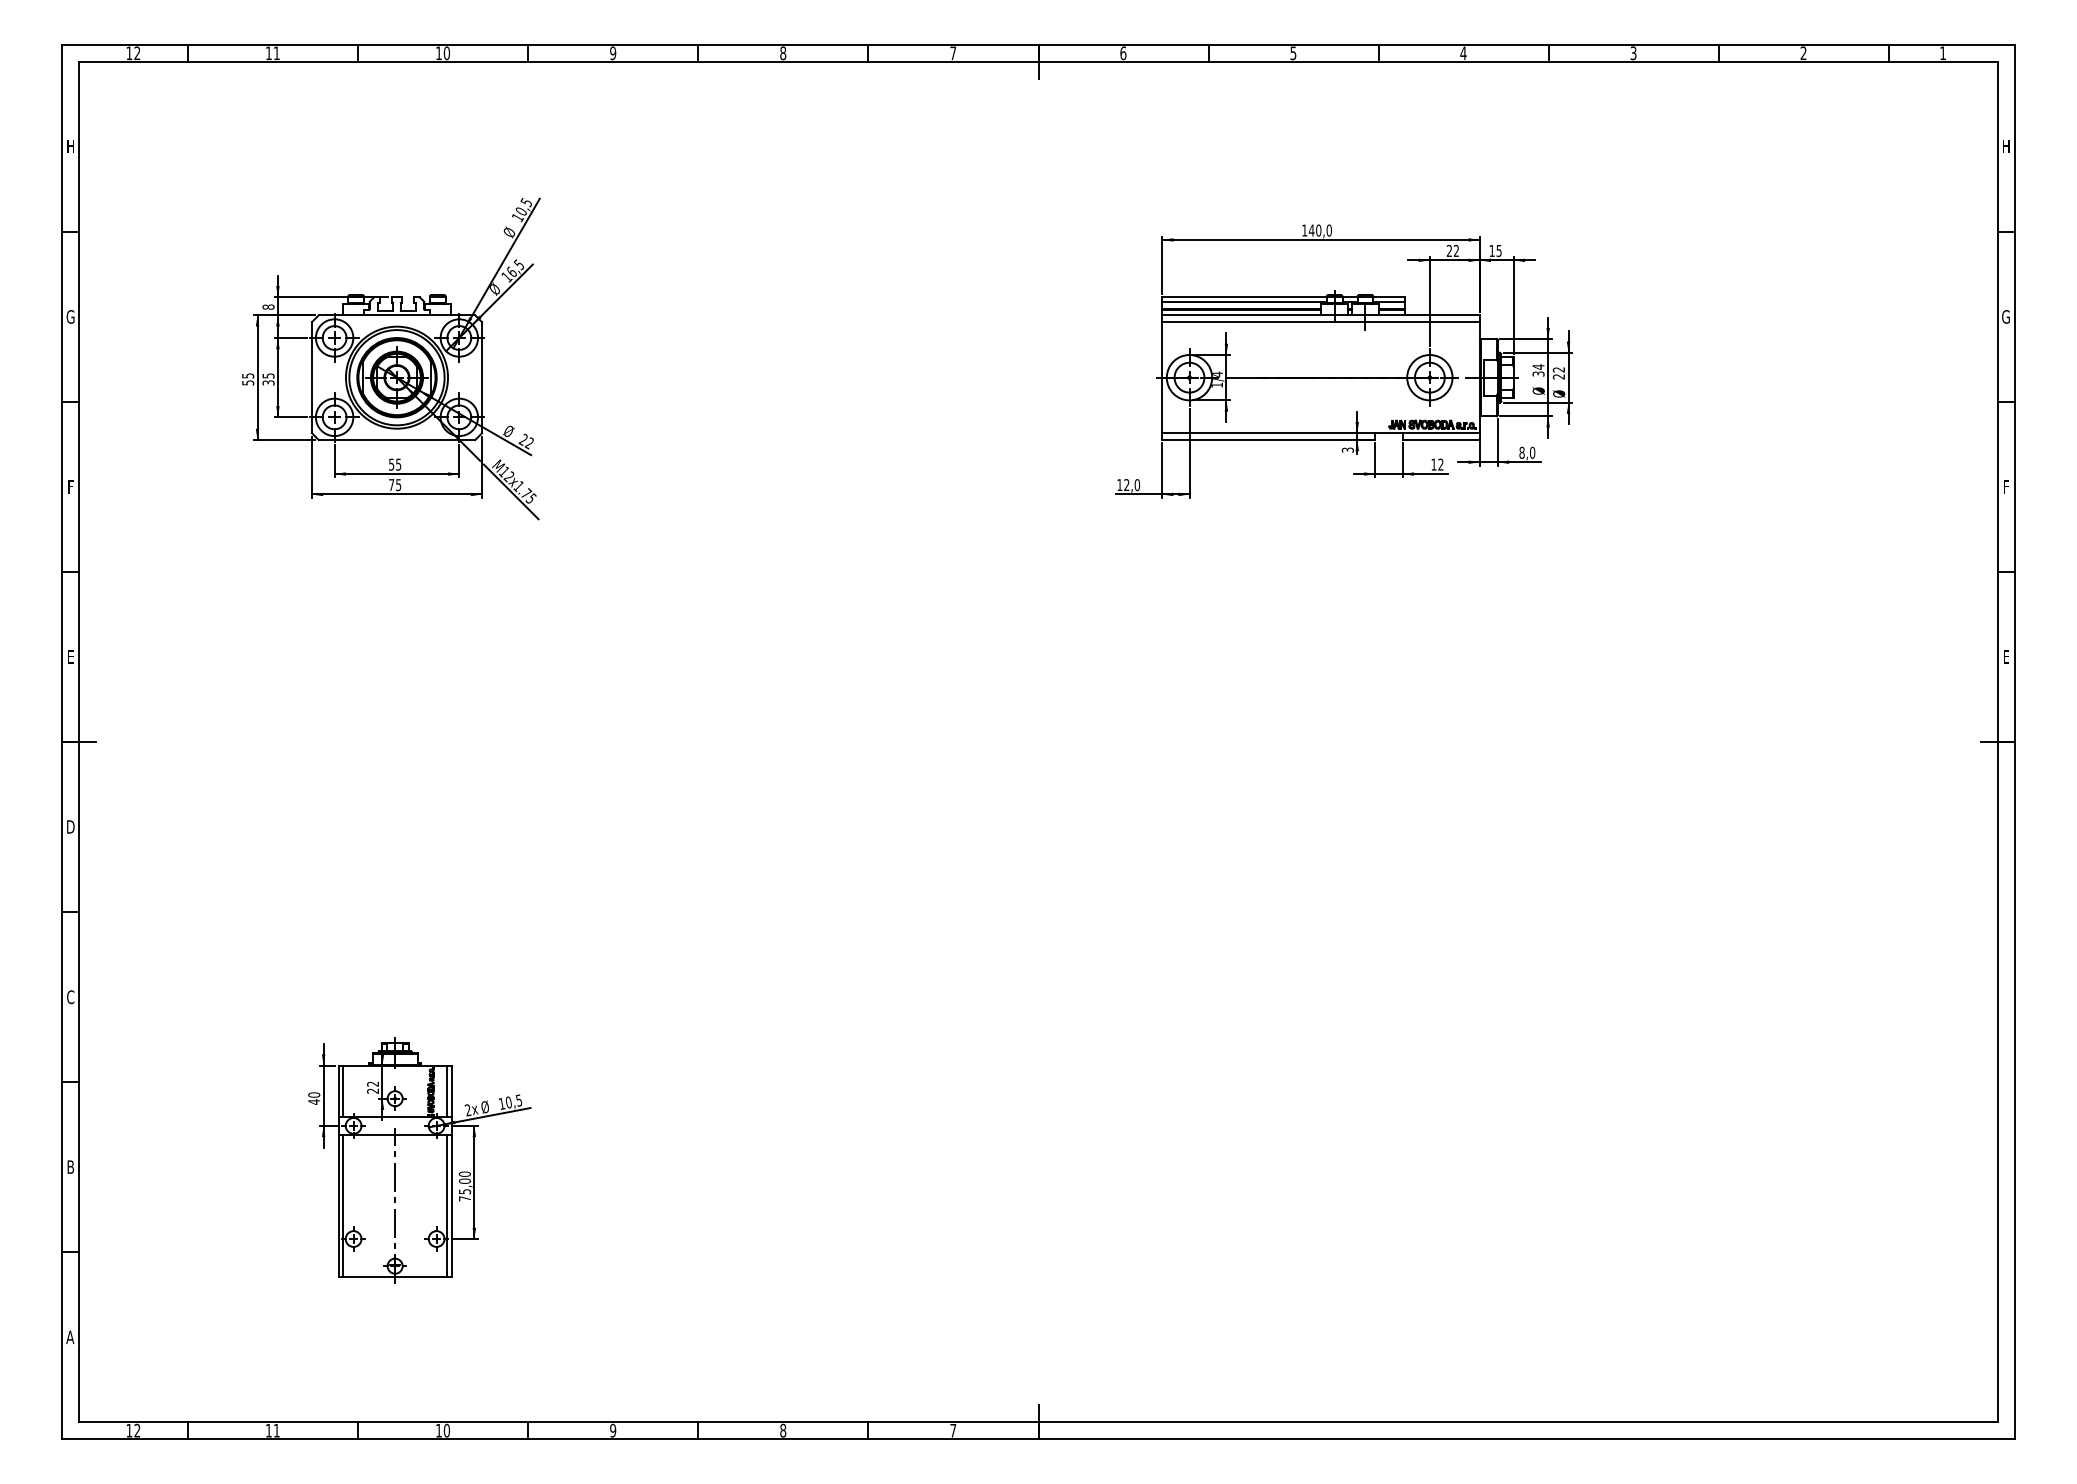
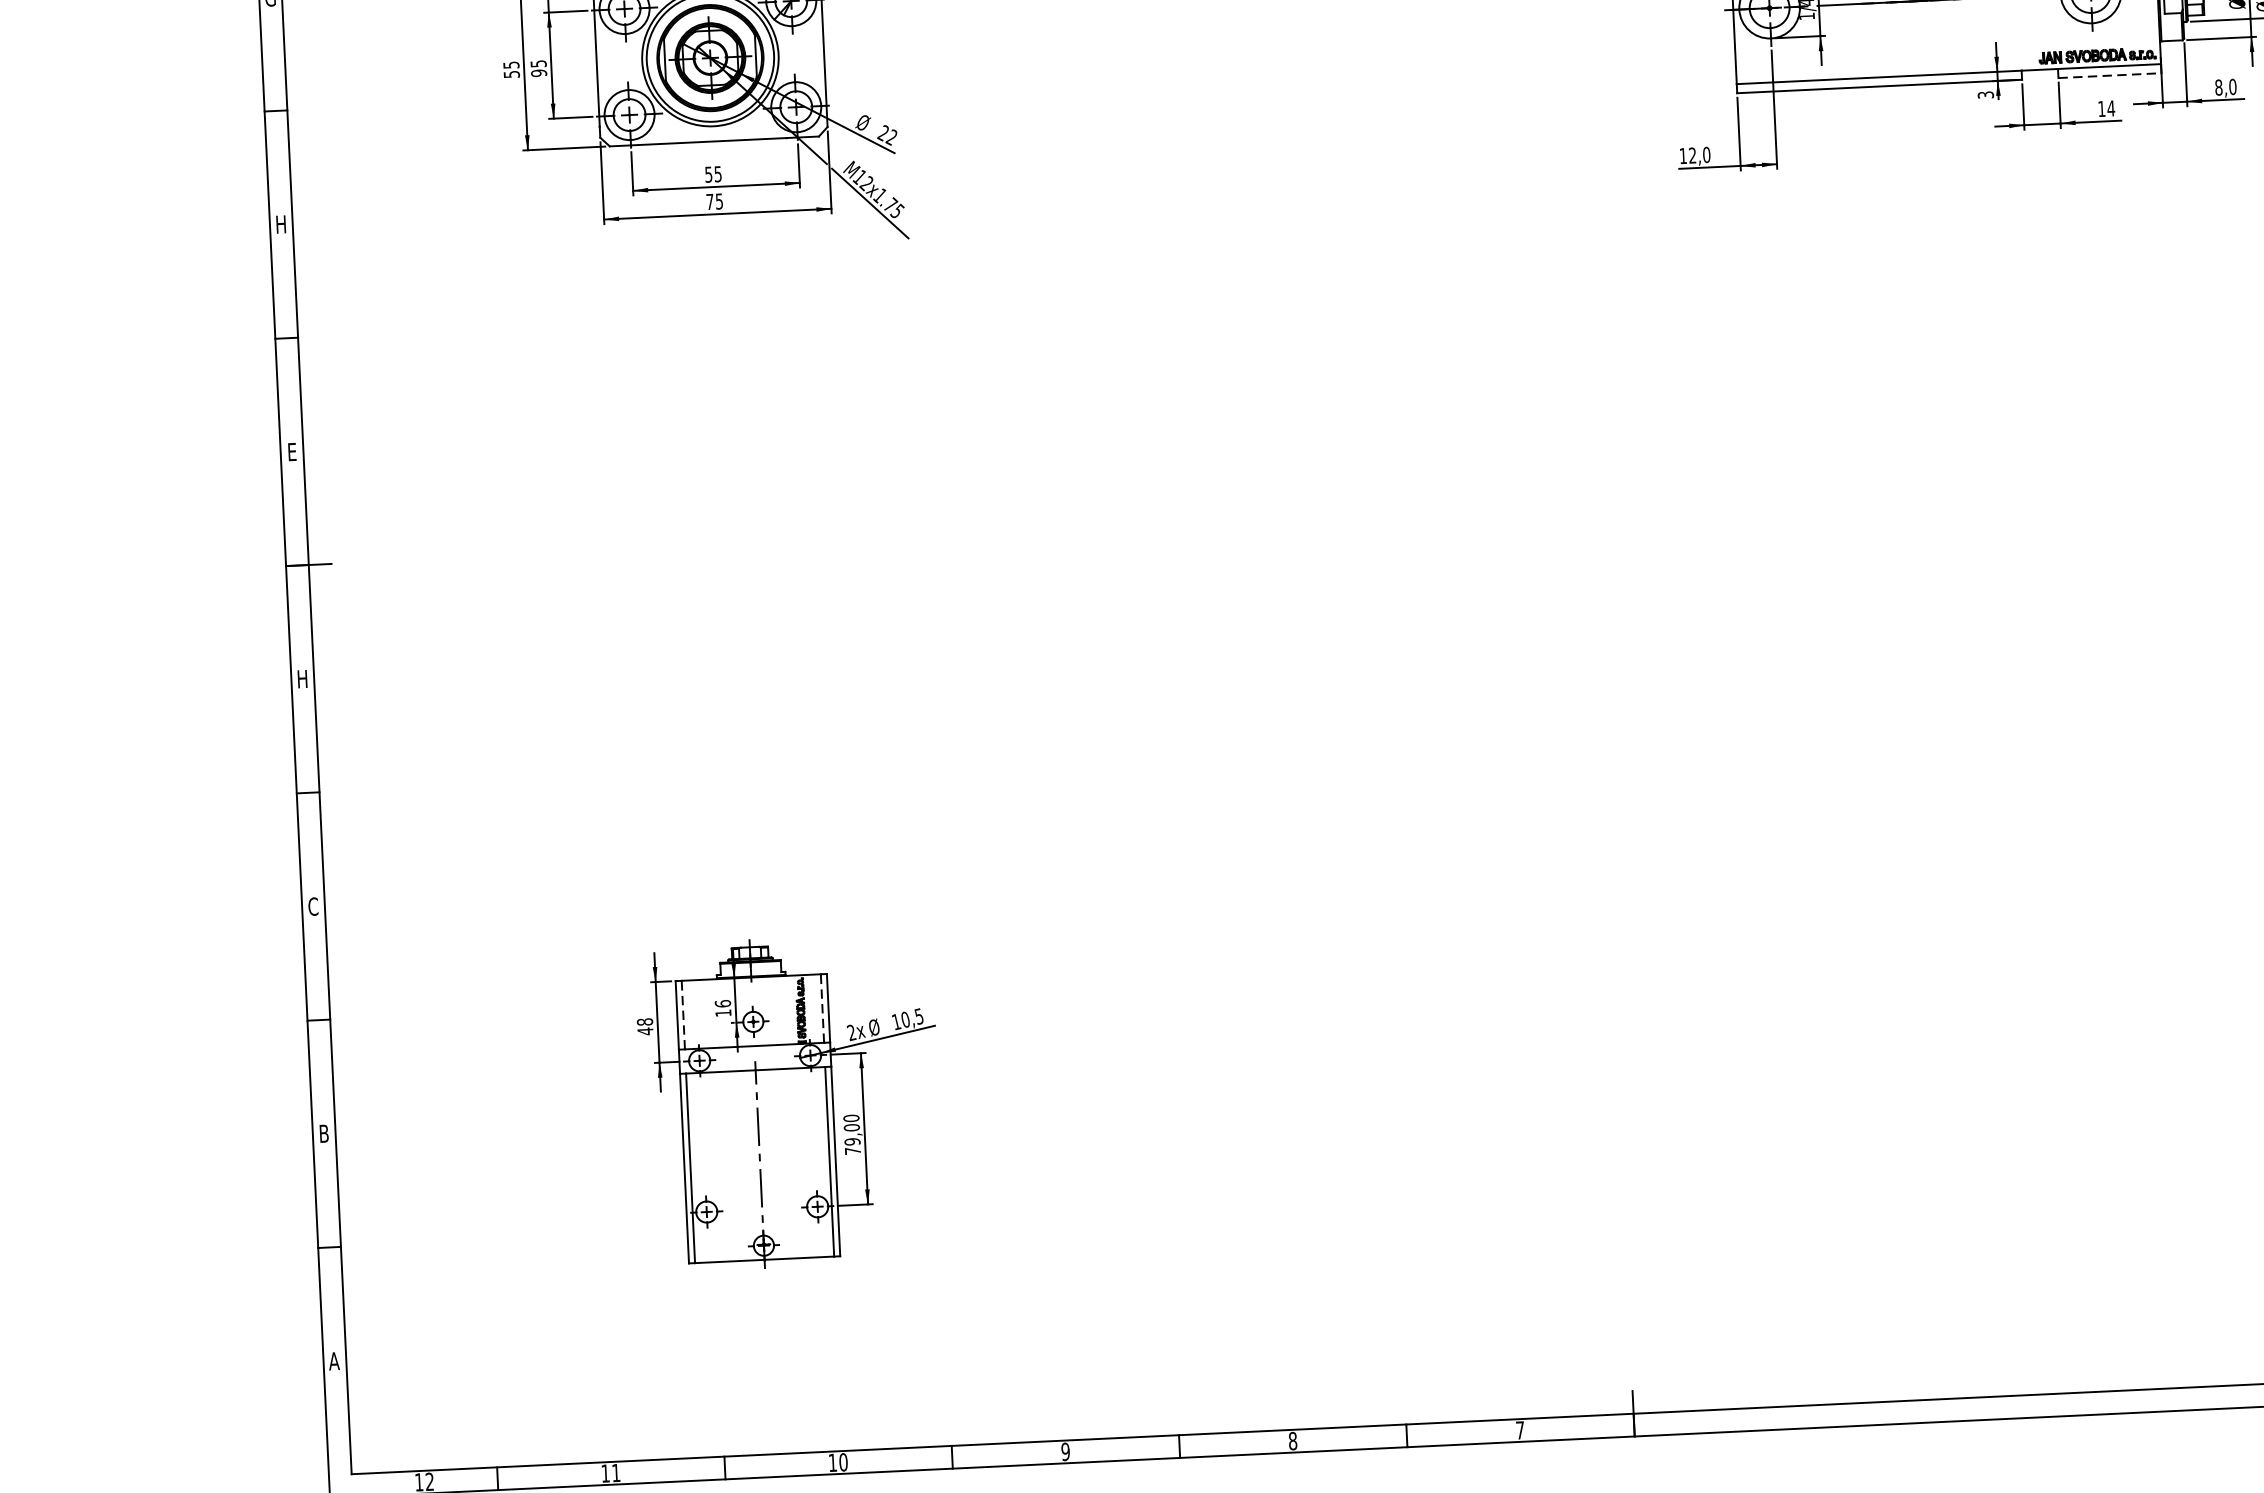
text: (268, 382) -> (538, 72), 35 -> 95
line: (1441, 440) -> (2110, 76), solid -> dashed
text: (1440, 464) -> (2110, 108), 12 -> 14
text: (70, 486) -> (280, 224), F -> H
text: (70, 826) -> (302, 678), D -> H
text: (373, 1087) -> (723, 1008), 22 -> 16
line: (343, 1091) -> (683, 1015), solid -> dashed
line: (447, 1091) -> (822, 1008), solid -> dashed
text: (313, 1094) -> (644, 1021), 40 -> 48
text: (464, 1191) -> (851, 1141), 75,00 -> 79,00

